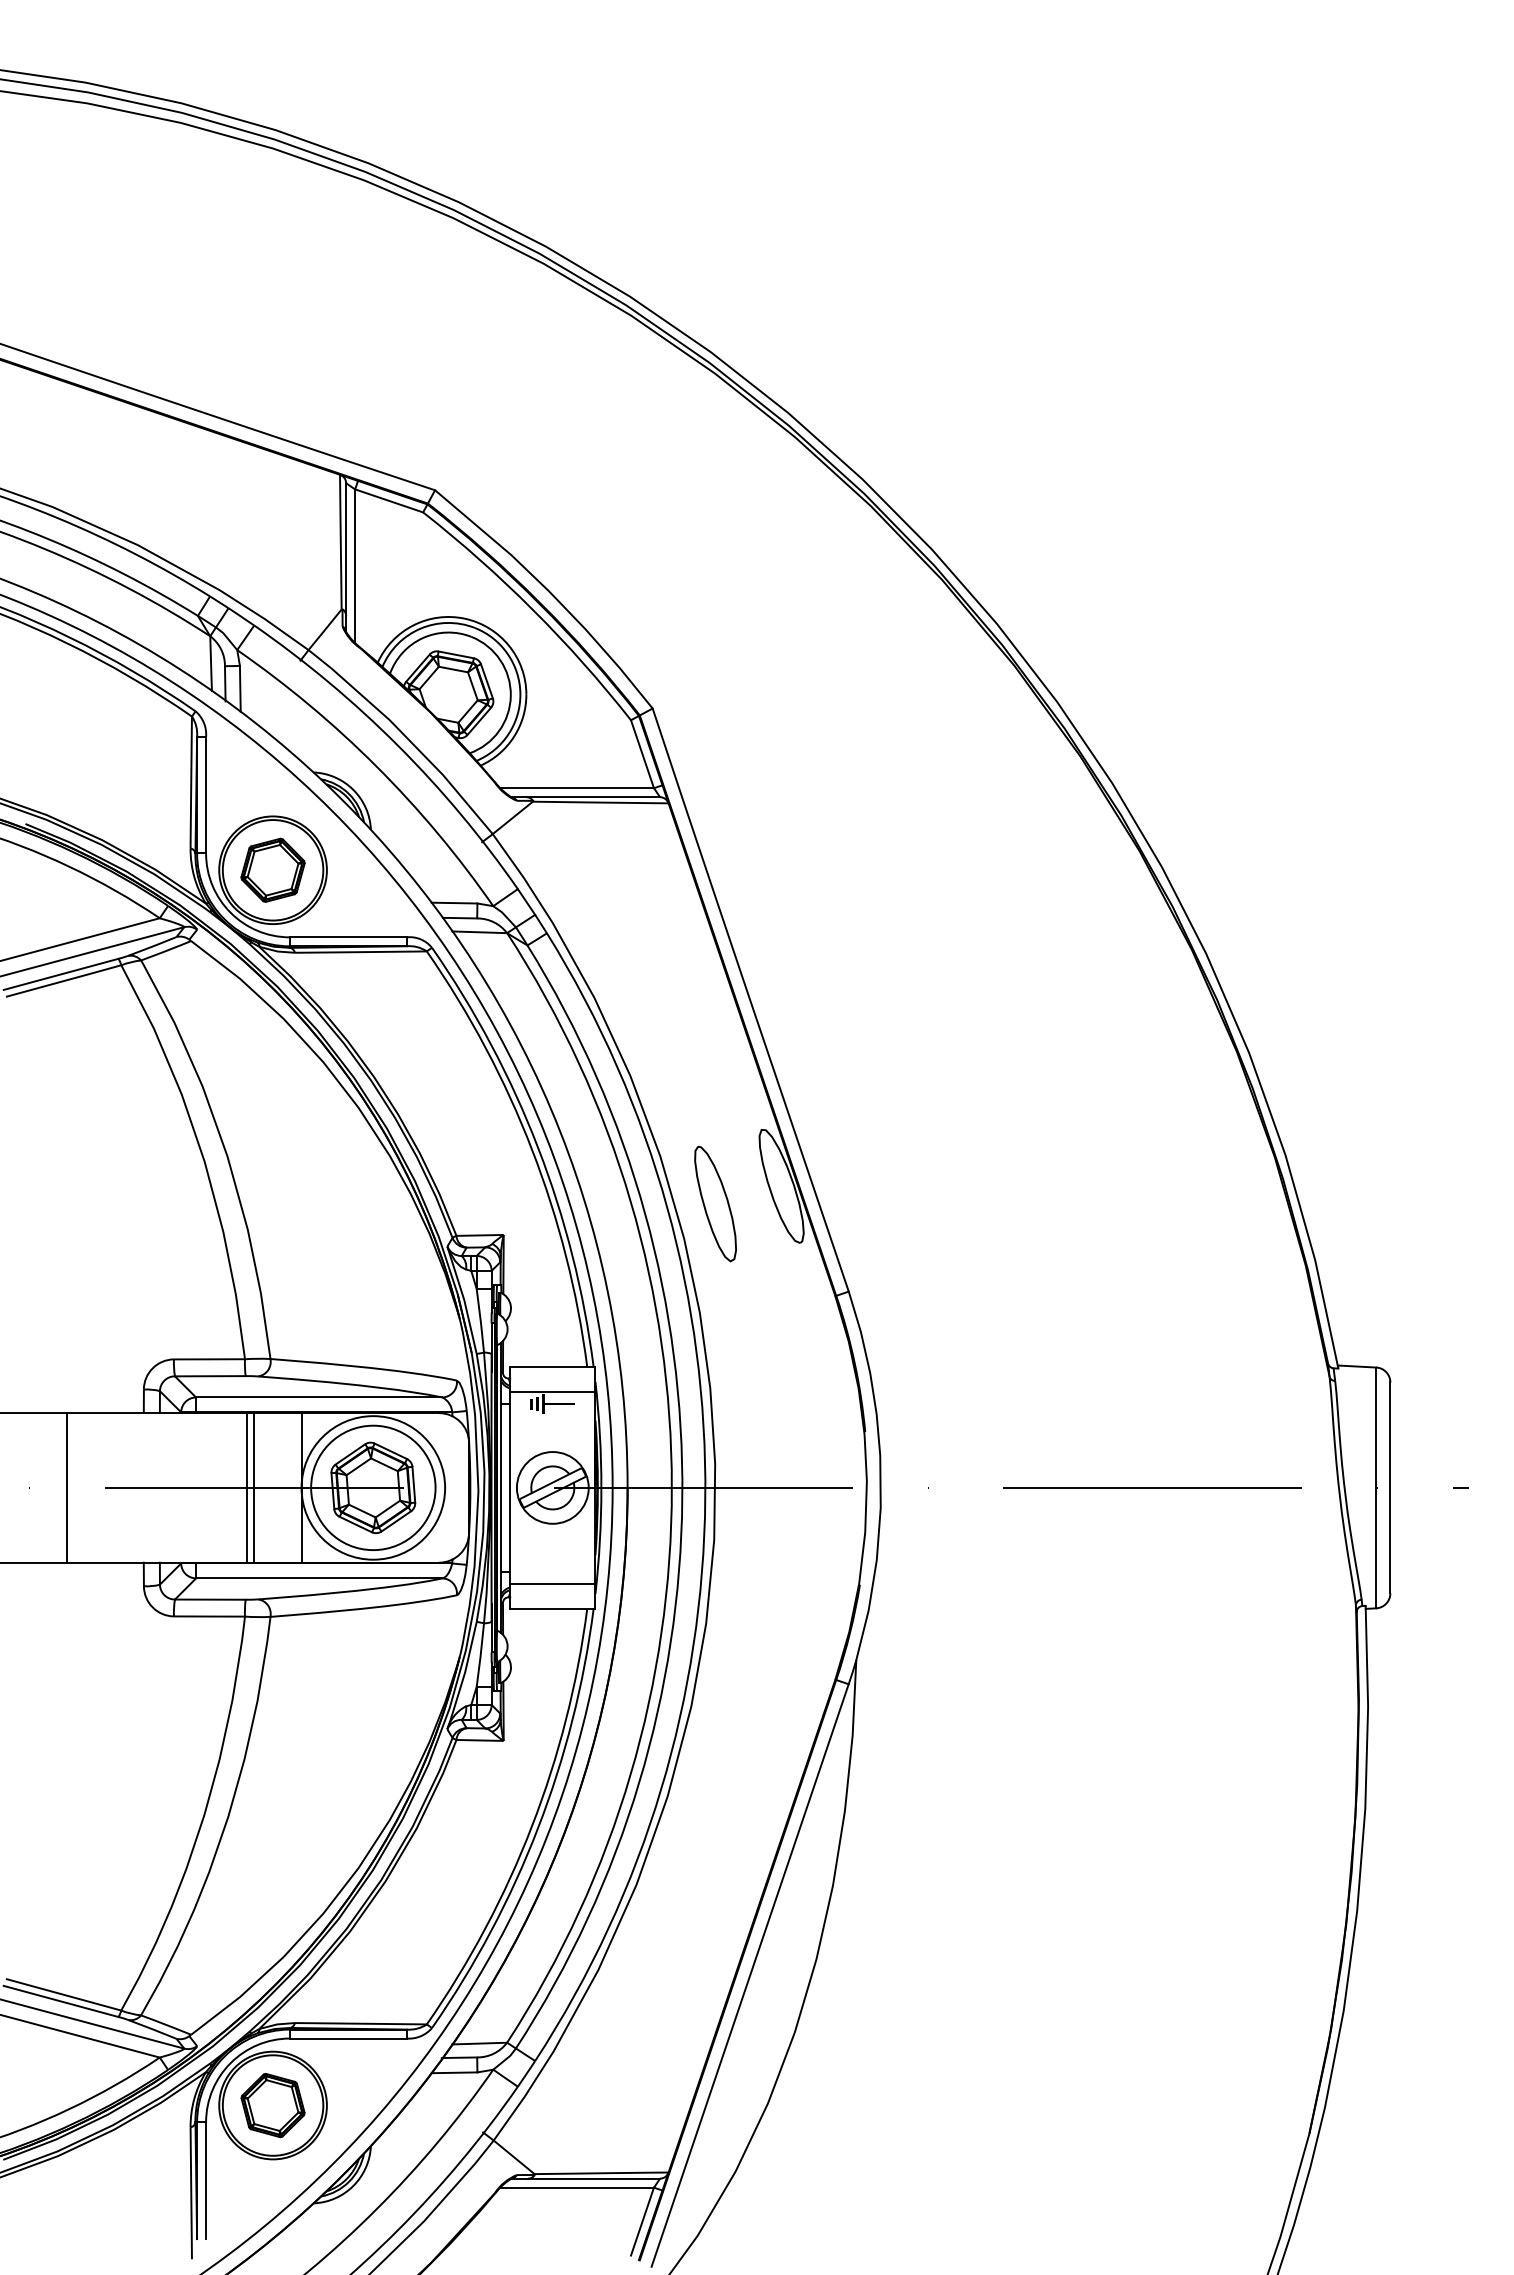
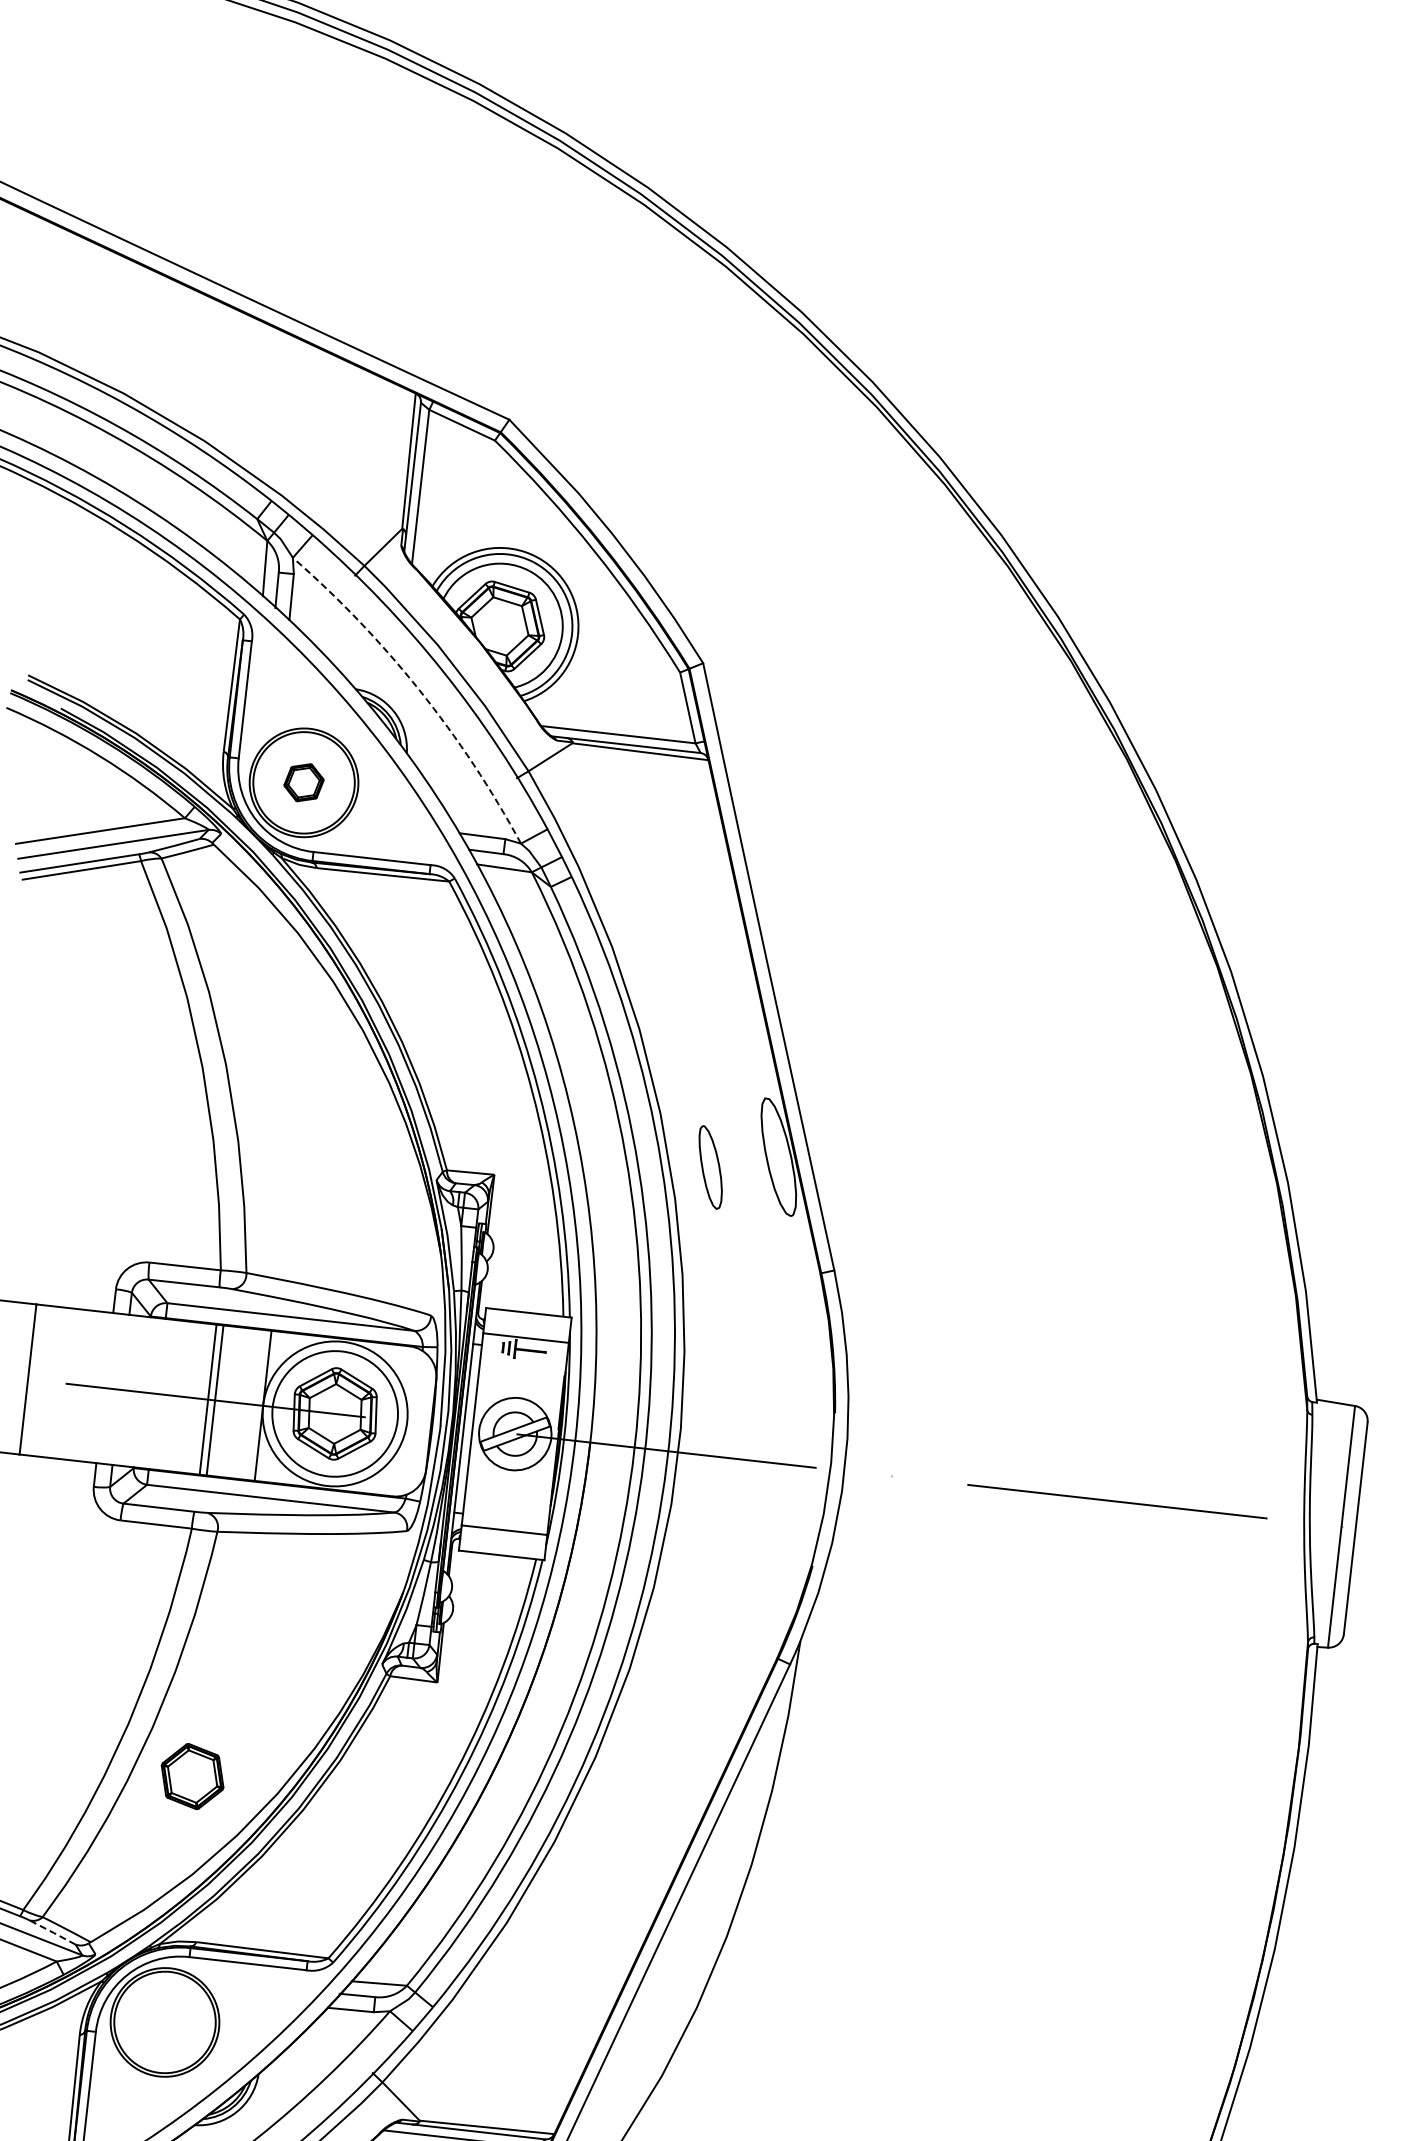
arc: (376, 766) -> (419, 690), solid -> dashed
part: (272, 869) -> (303, 781), size x0.6
part: (715, 1203) -> (710, 1167), size x0.7
line: (153, 2029) -> (53, 1932), solid -> dashed
part: (272, 2105) -> (192, 1776), moved

